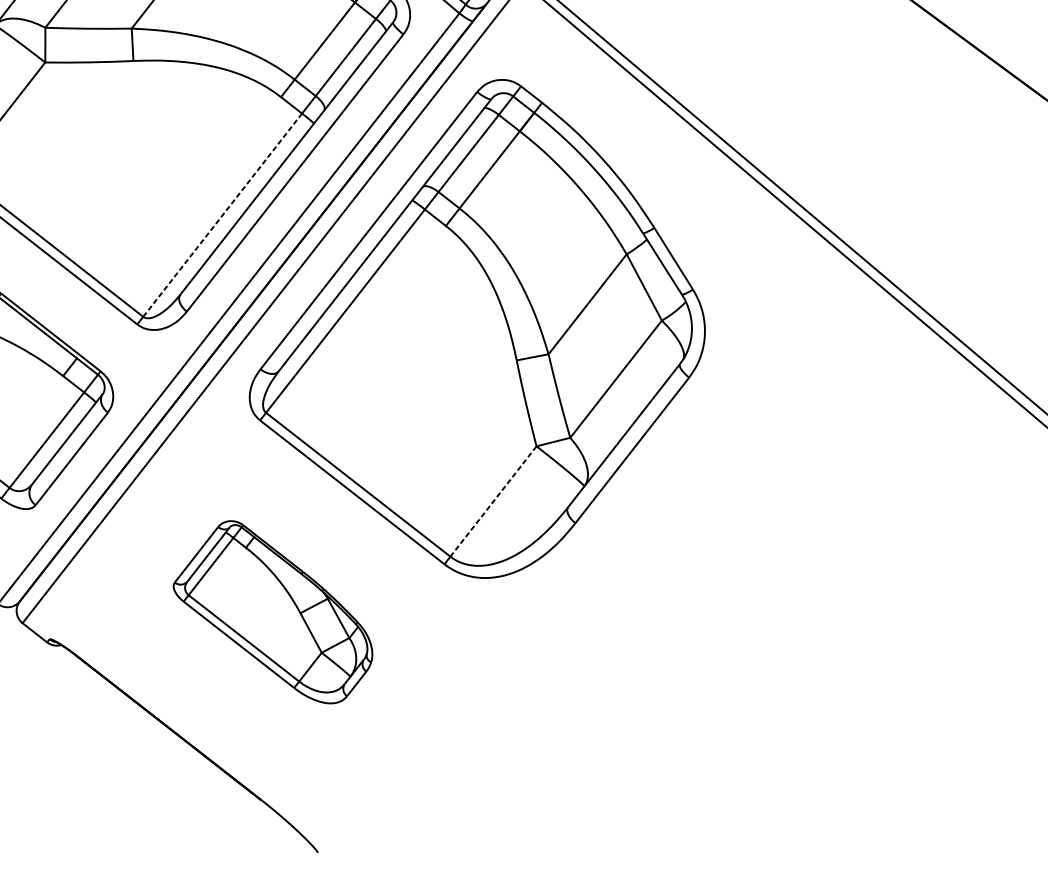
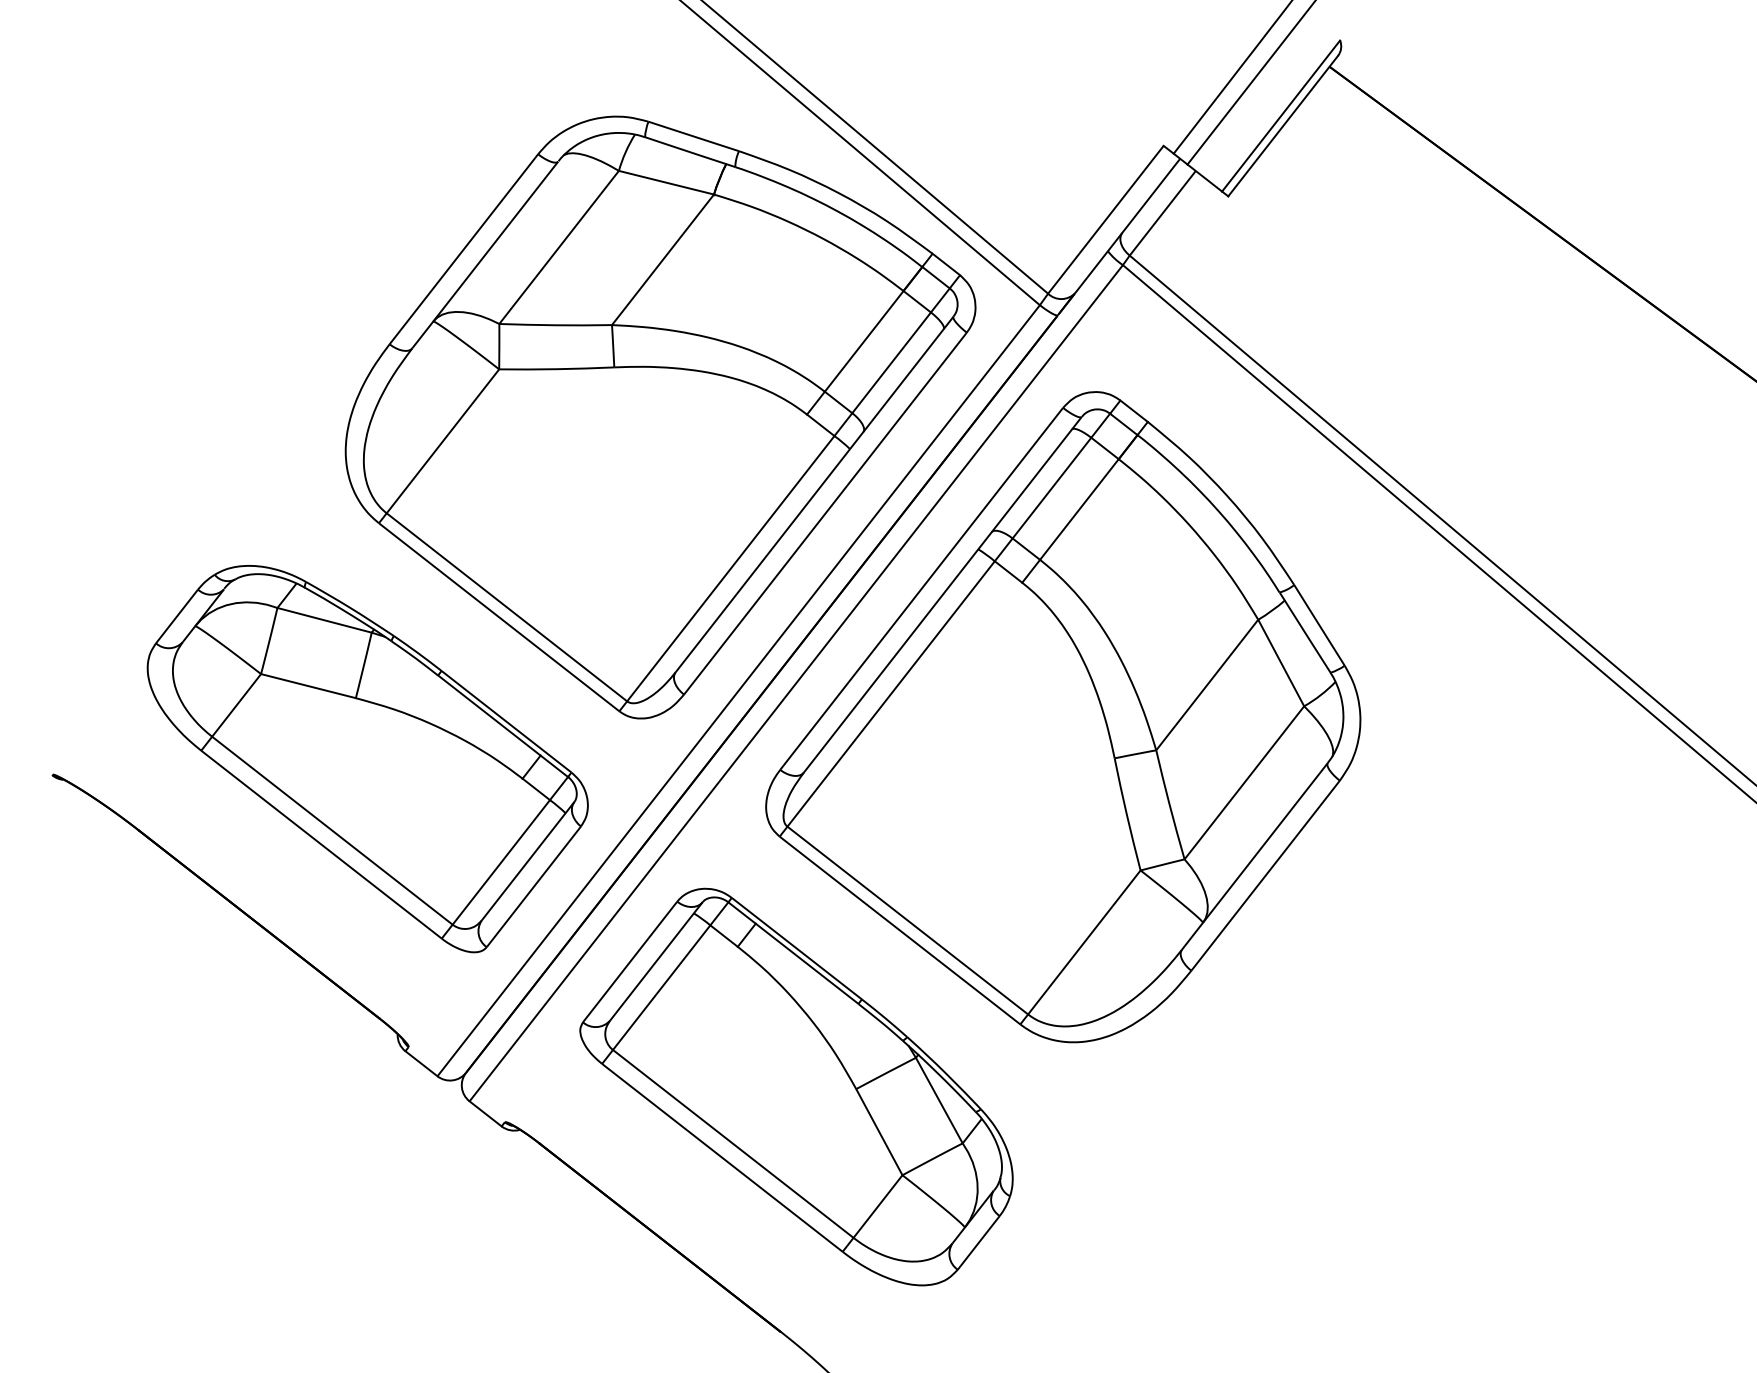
line: (223, 215) -> (731, 568), dashed -> solid
line: (493, 501) -> (1084, 942), dashed -> solid
part: (273, 611) -> (796, 1086), size x1.67

